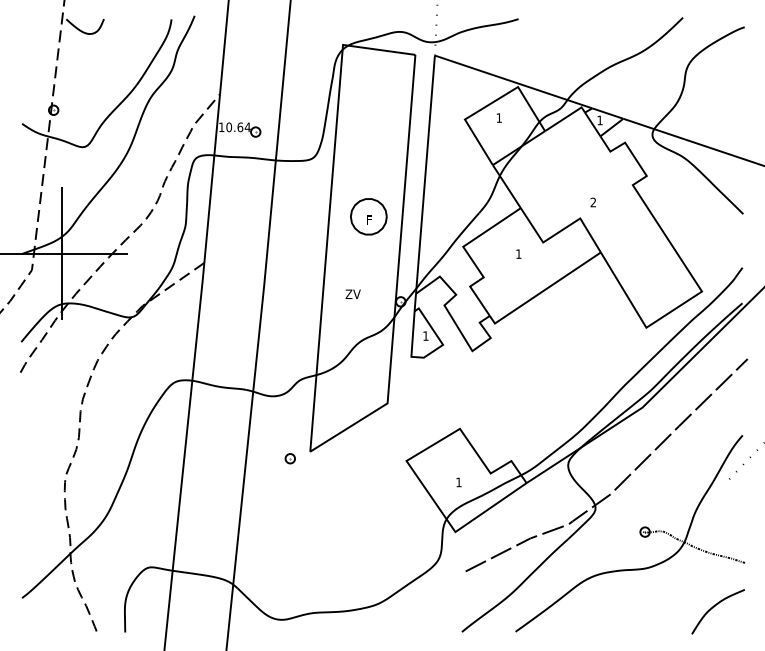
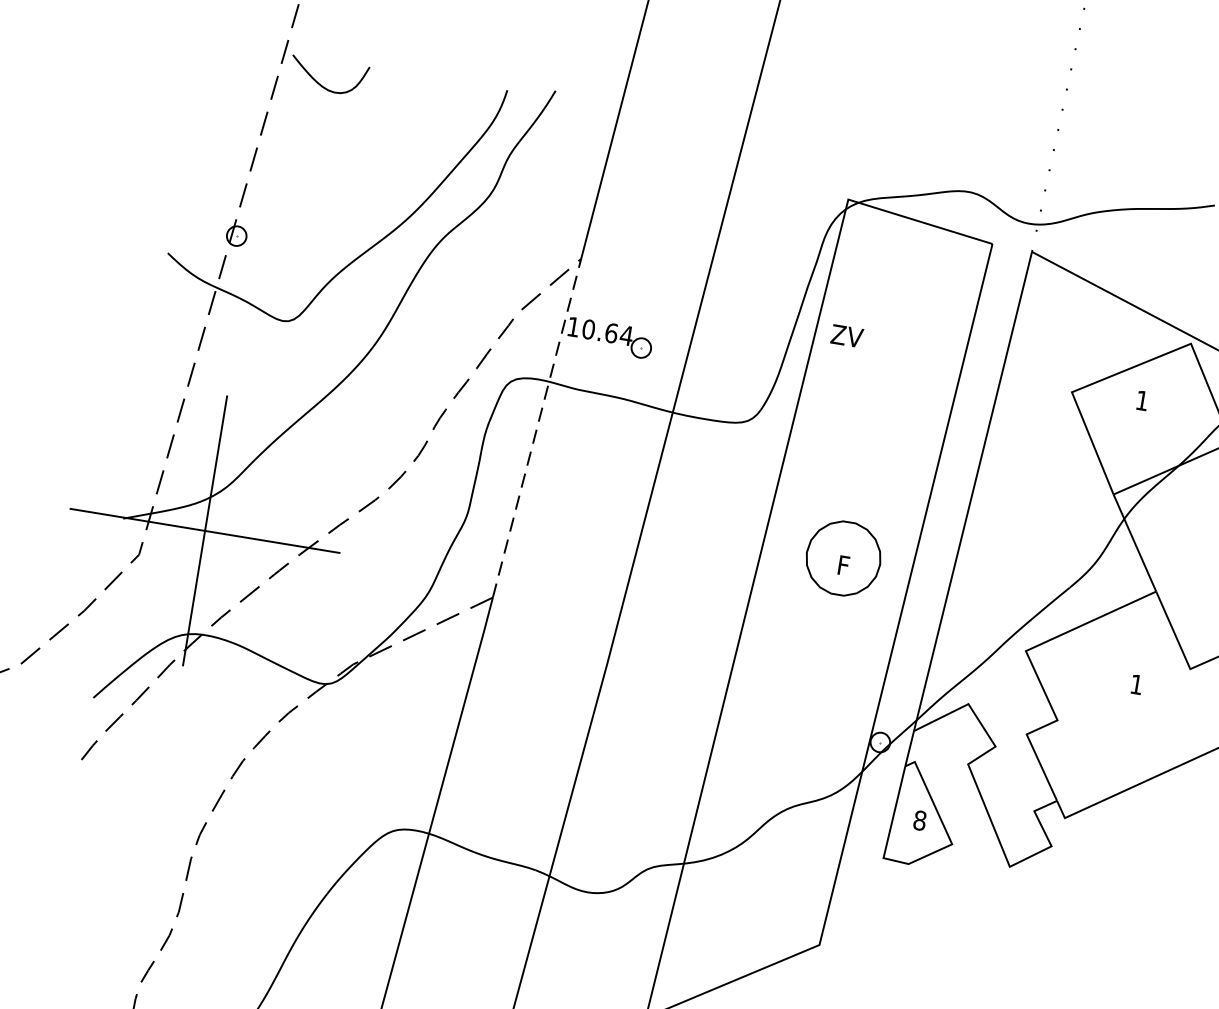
line: (212, 178) -> (537, 428), solid -> dashed
text: (352, 293) -> (846, 334), moved
text: (425, 335) -> (919, 819), 1 -> 8

